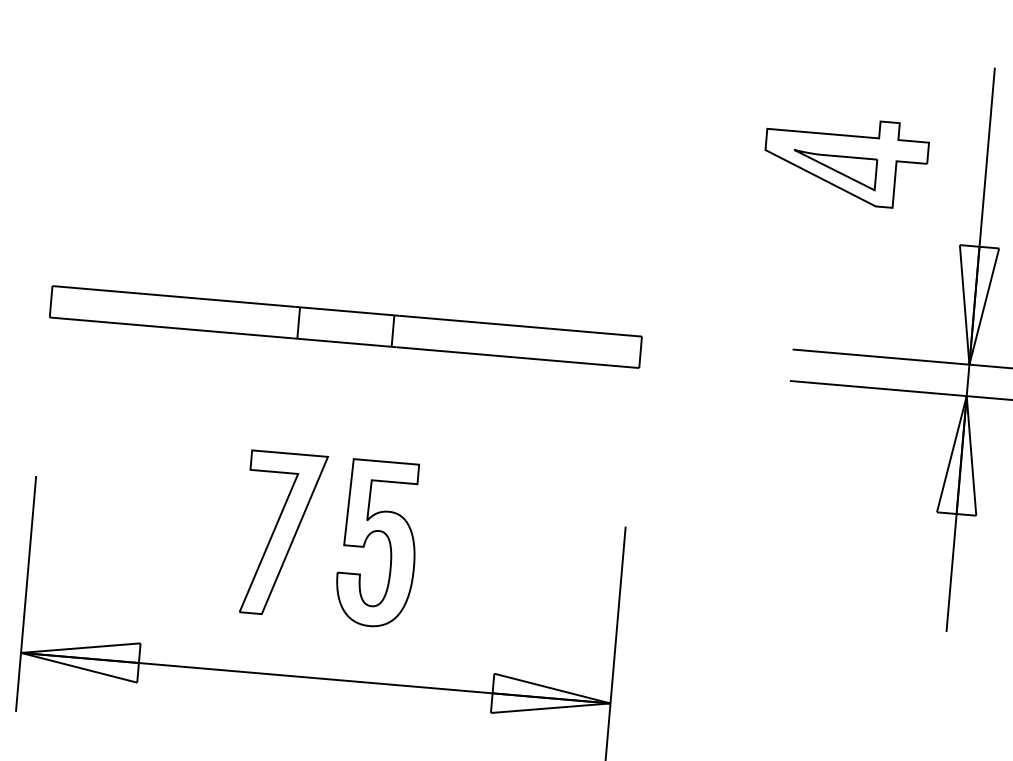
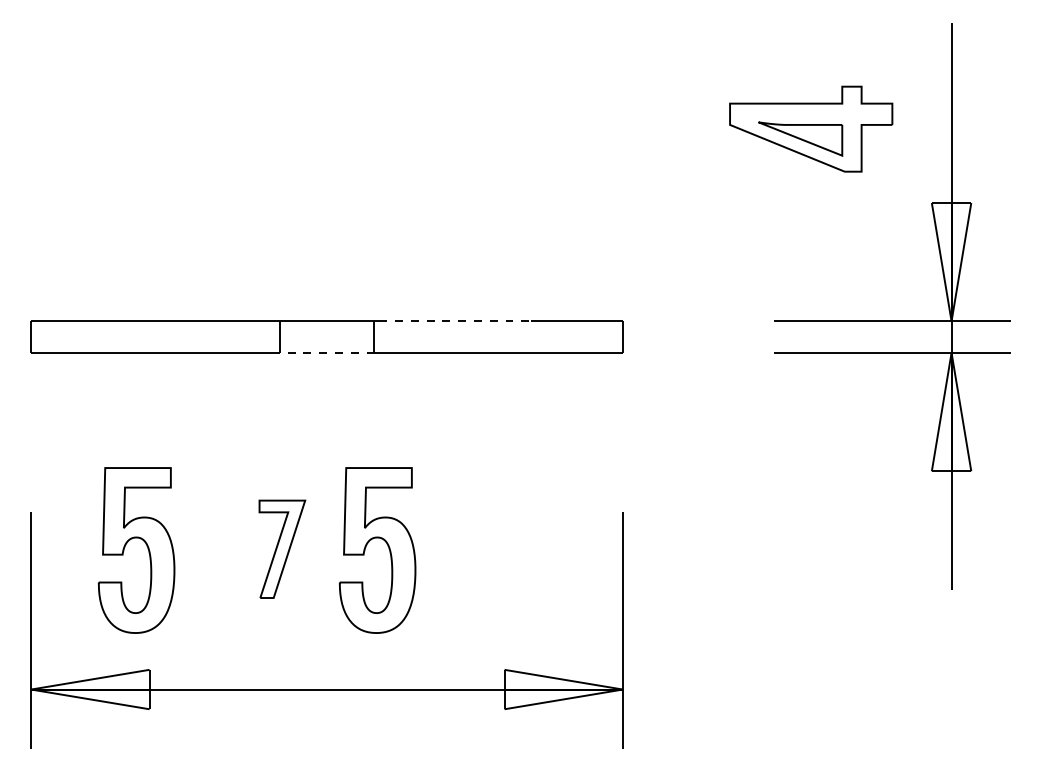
line: (475, 322) -> (455, 321), solid -> dashed
line: (343, 342) -> (326, 352), solid -> dashed
part: (148, 520) -> (146, 546), added
part: (283, 534) -> (282, 549), size x0.6

